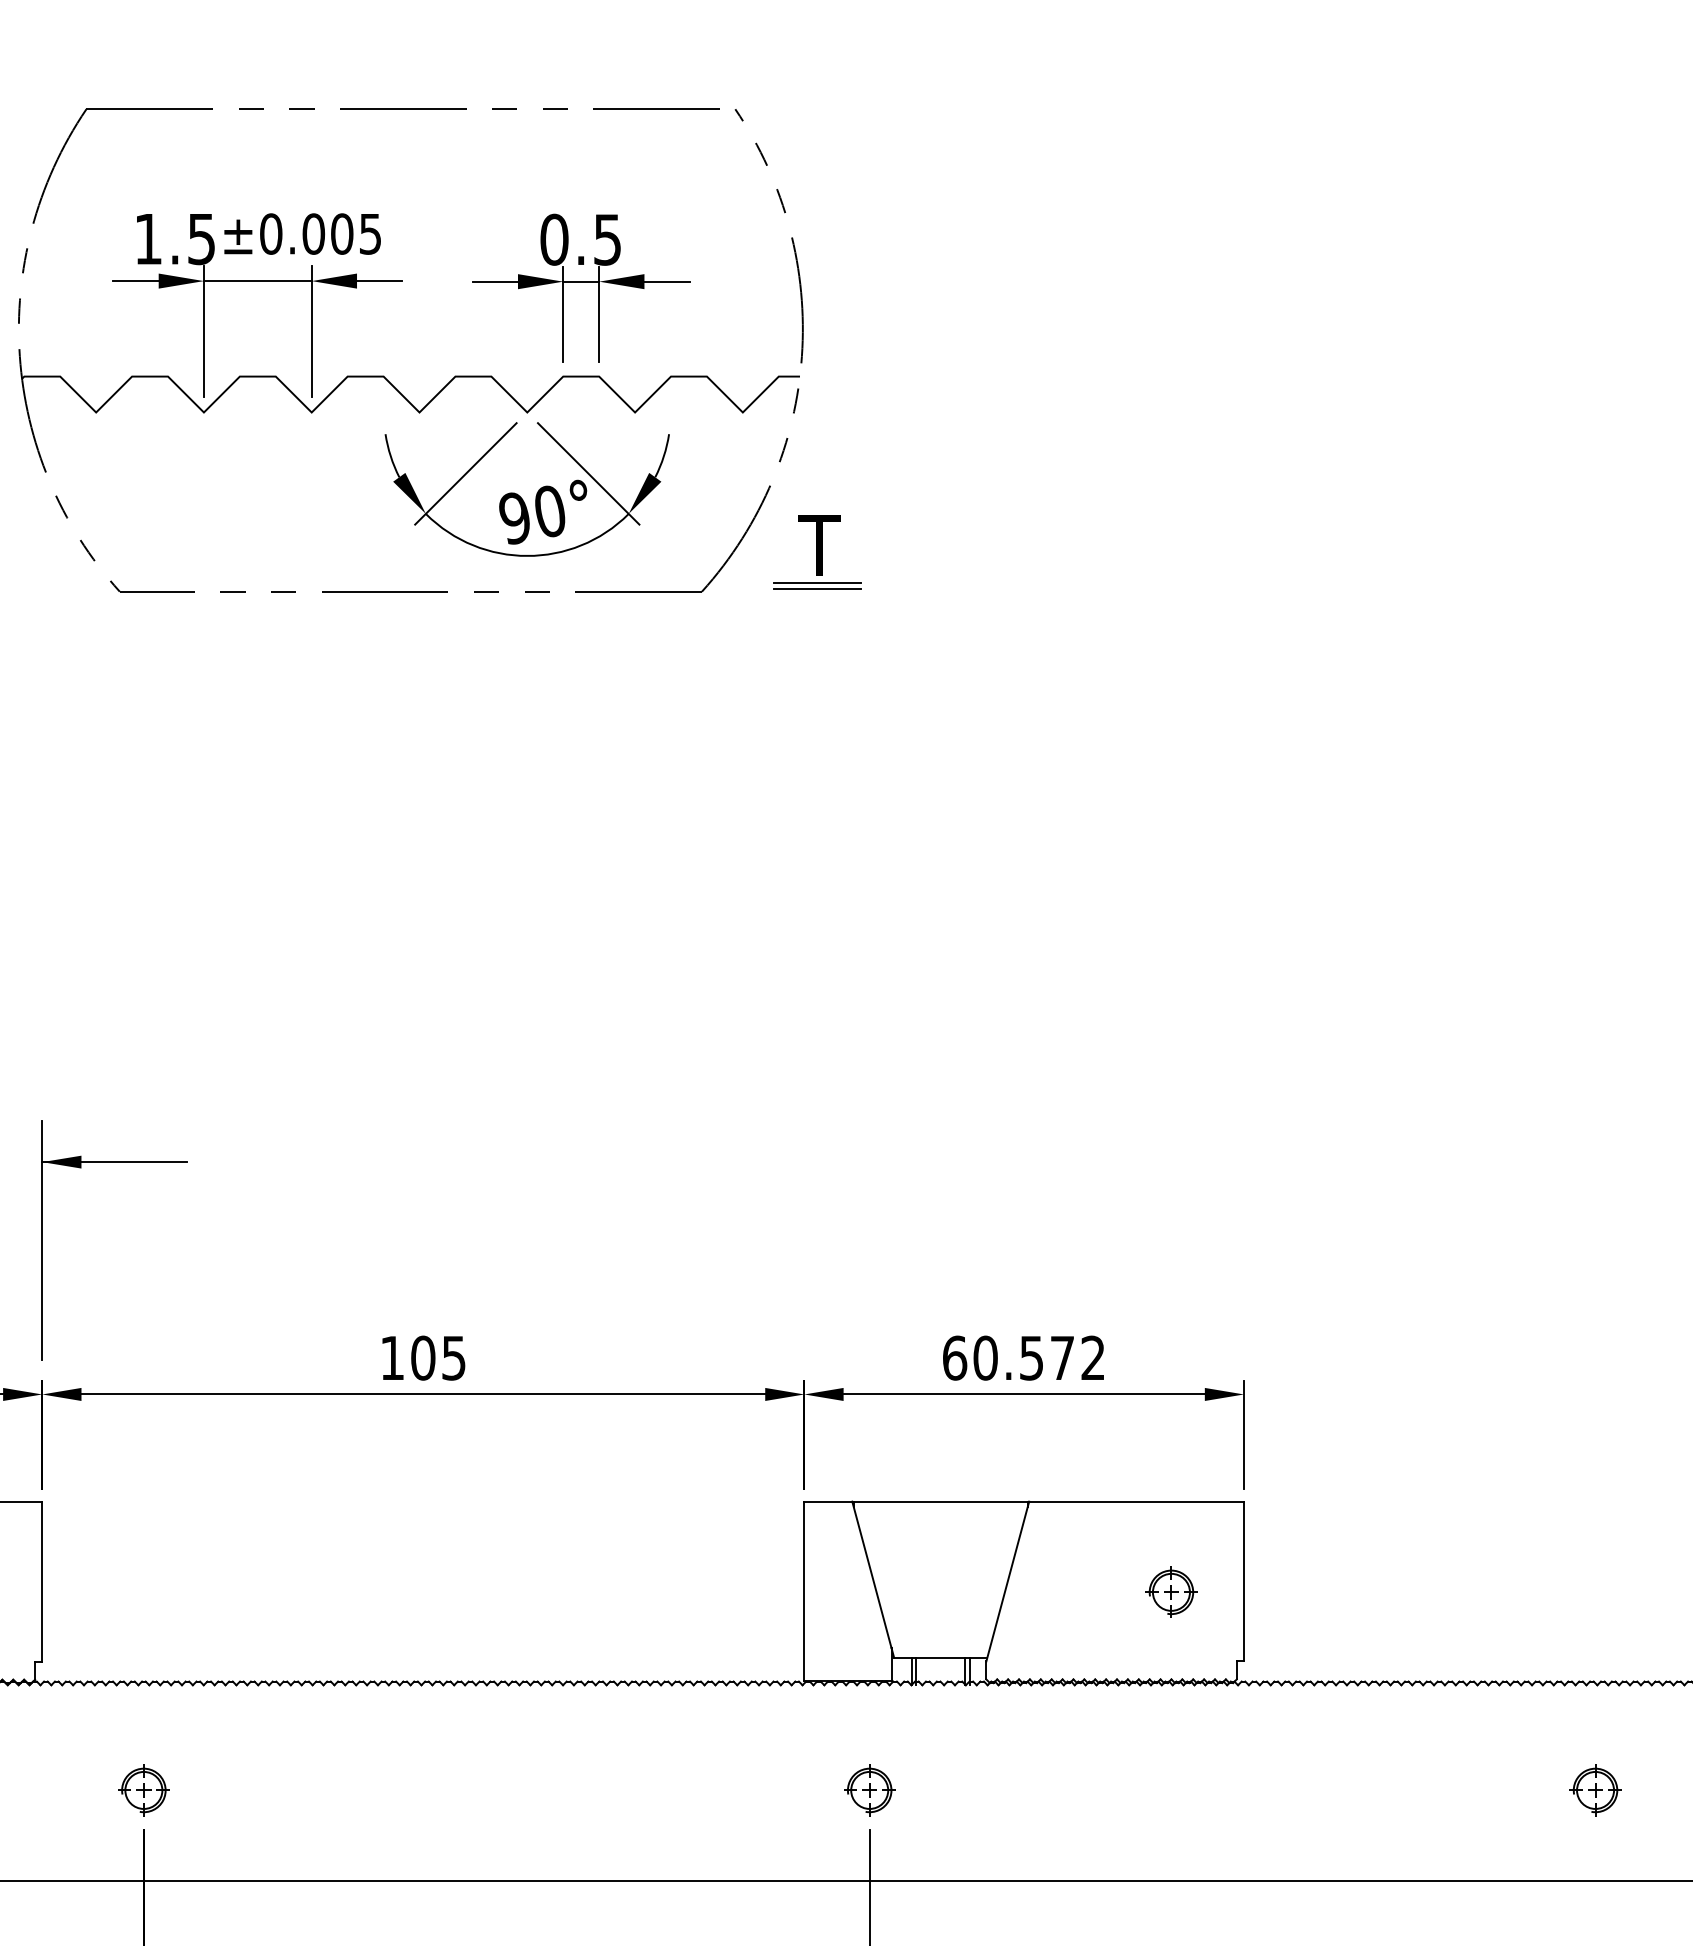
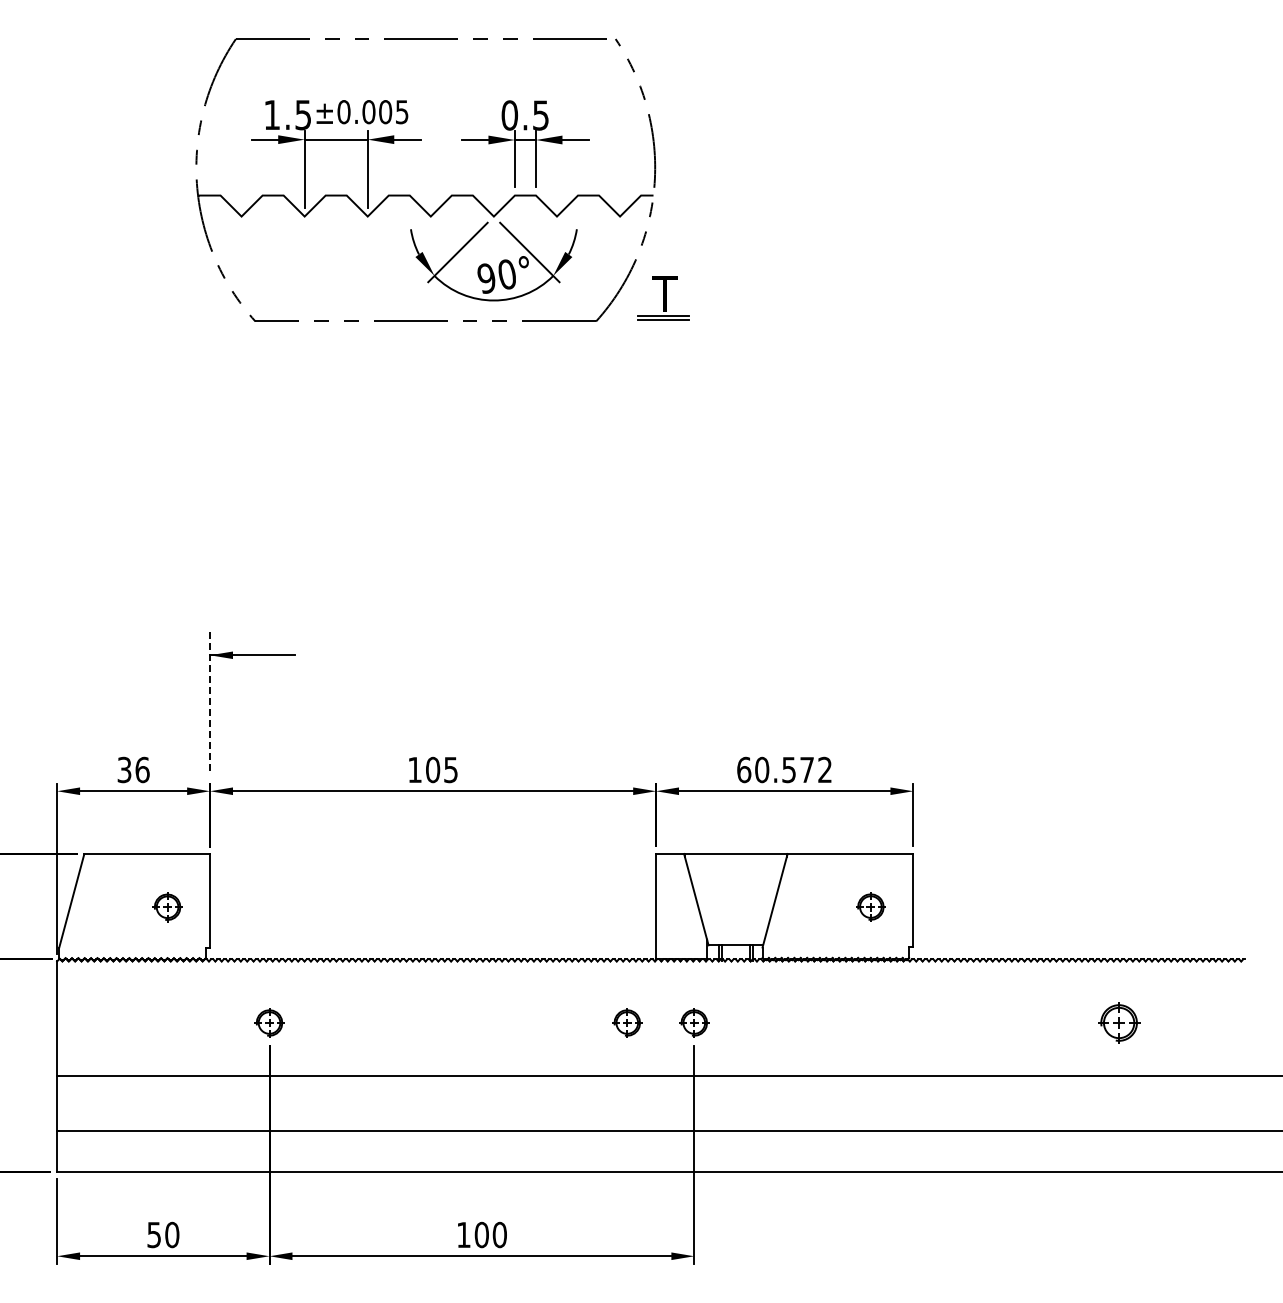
line: (43, 1241) -> (210, 701), solid -> dashed
part: (755, 1789) -> (627, 1022), added
part: (1594, 1789) -> (1118, 1022), size x1.4

